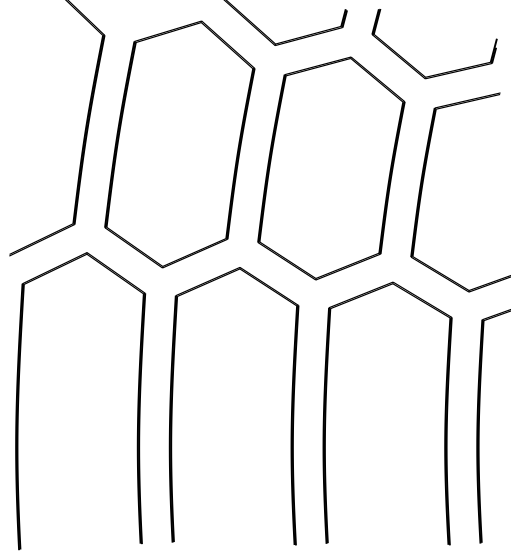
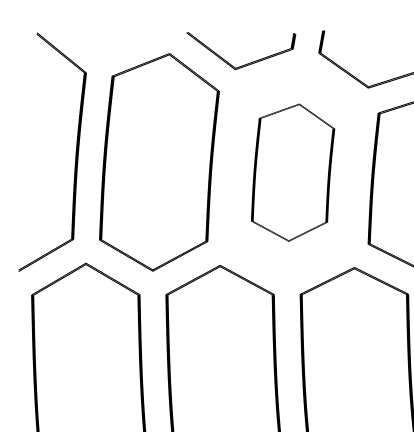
part: (331, 168) -> (292, 172), size x0.7

